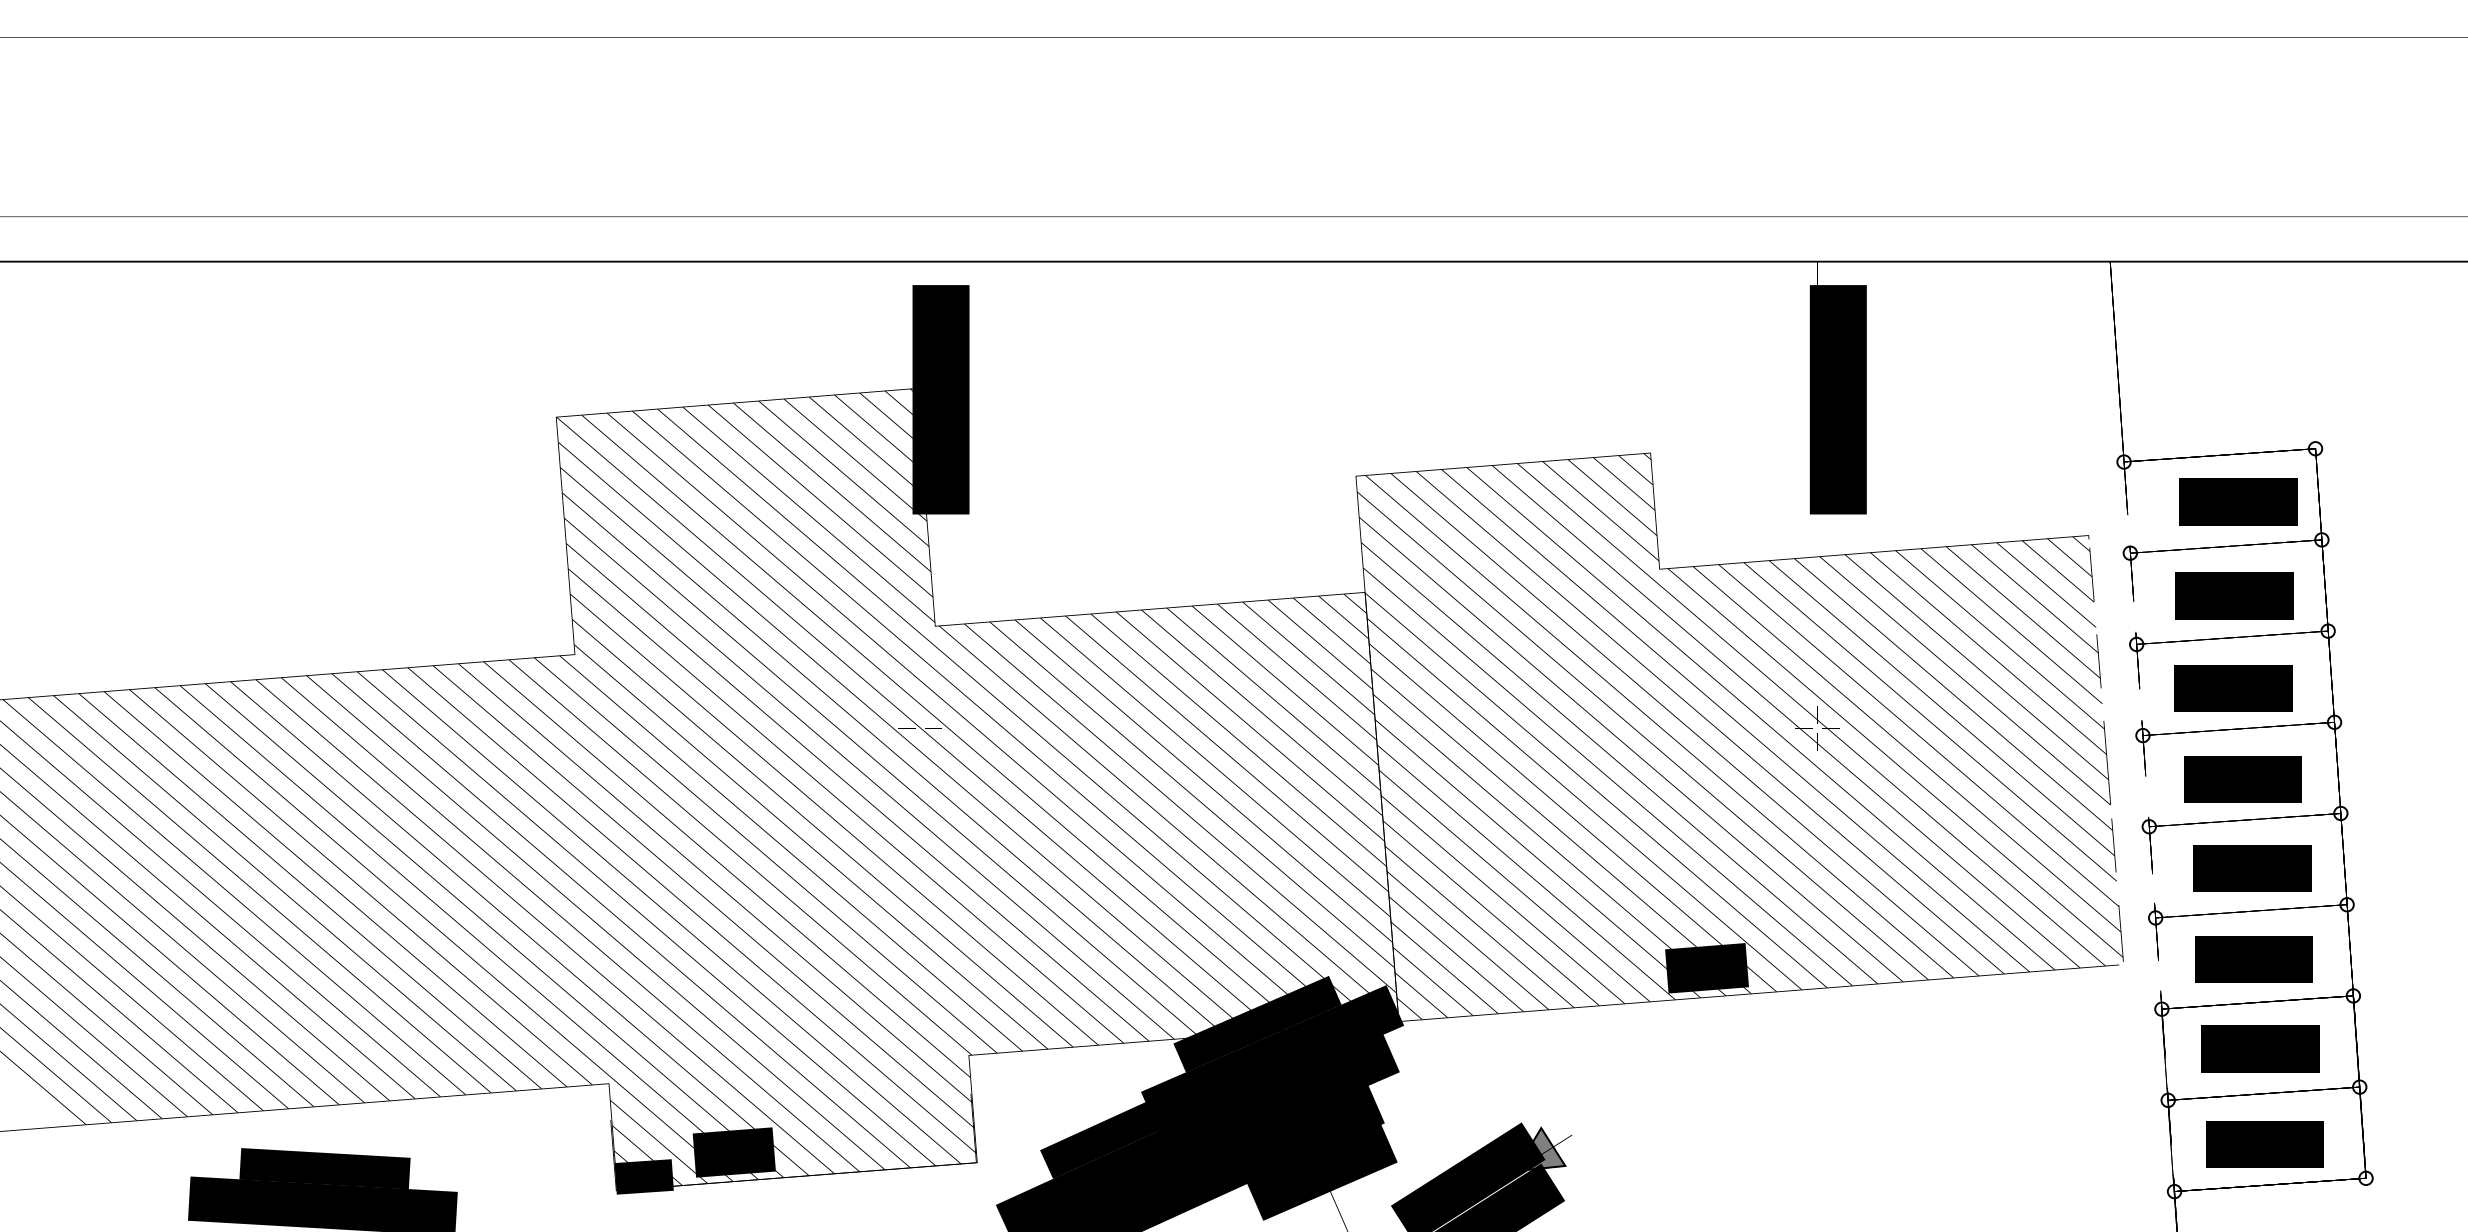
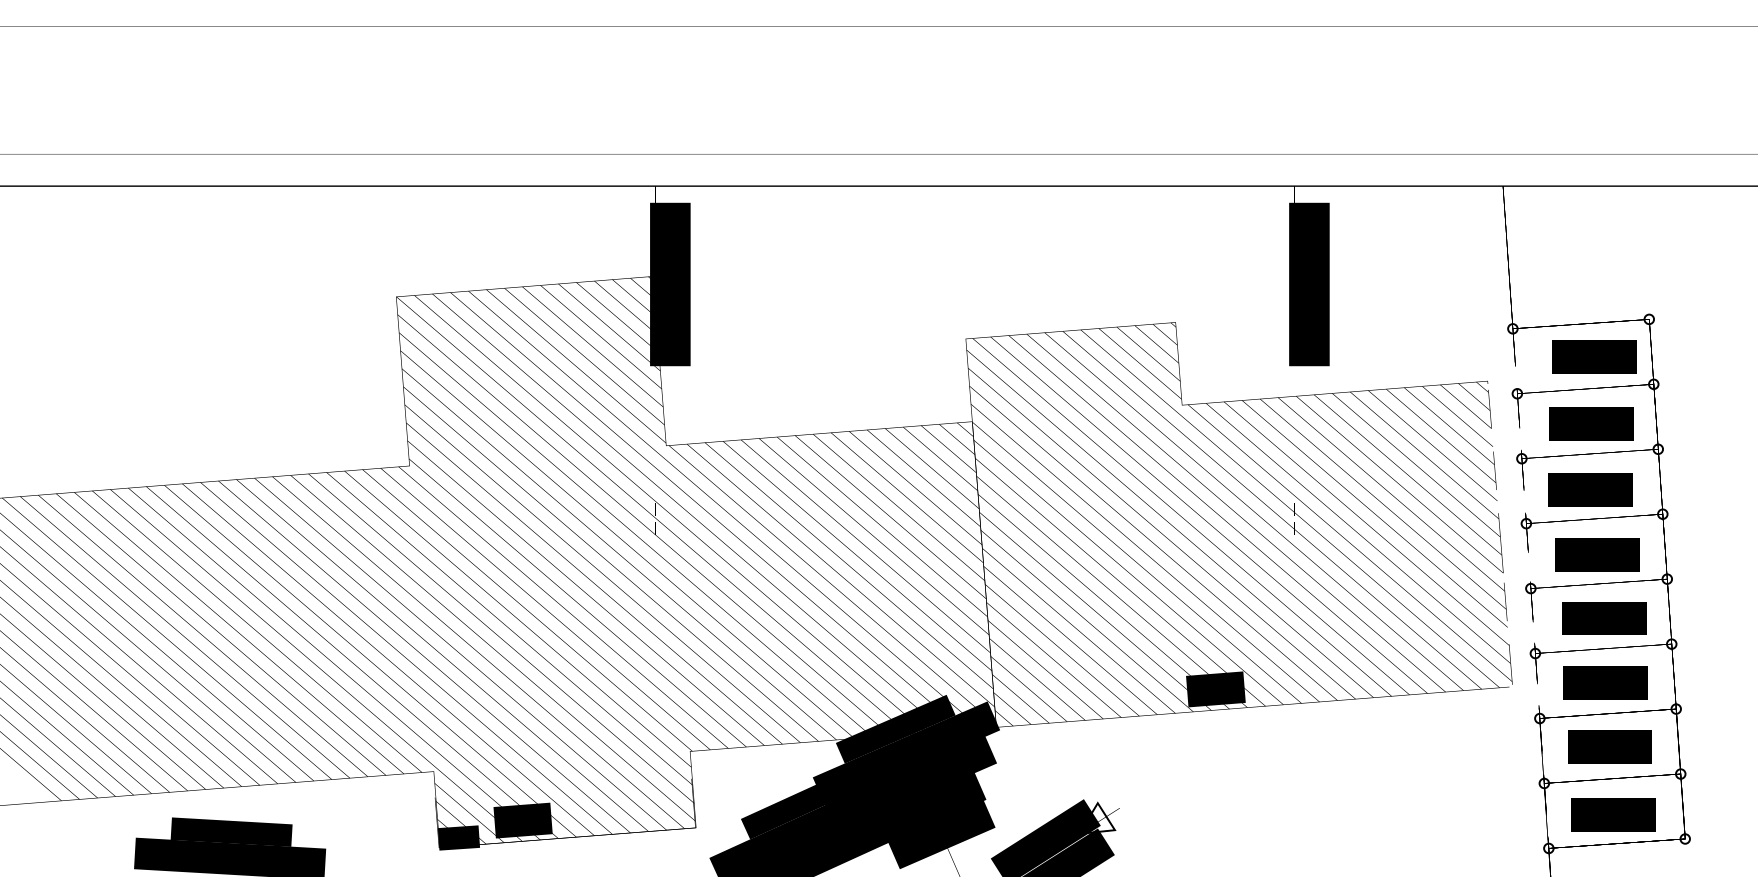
fill: (1540, 1149) -> (1097, 818), removed

